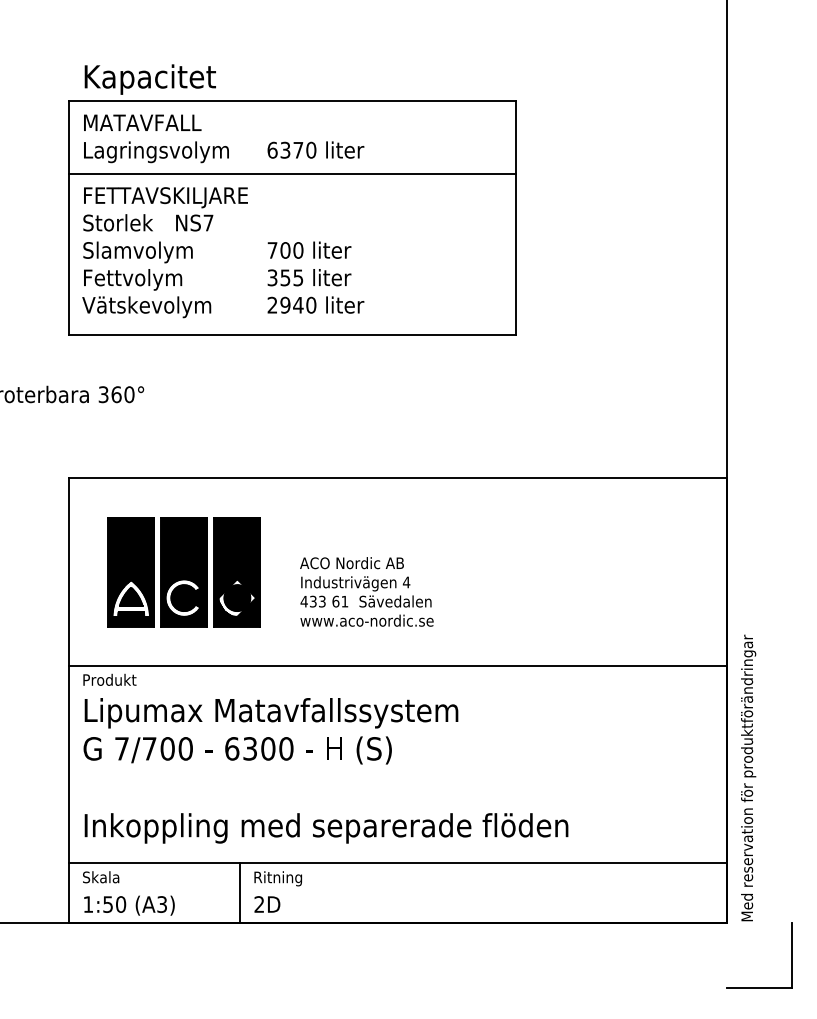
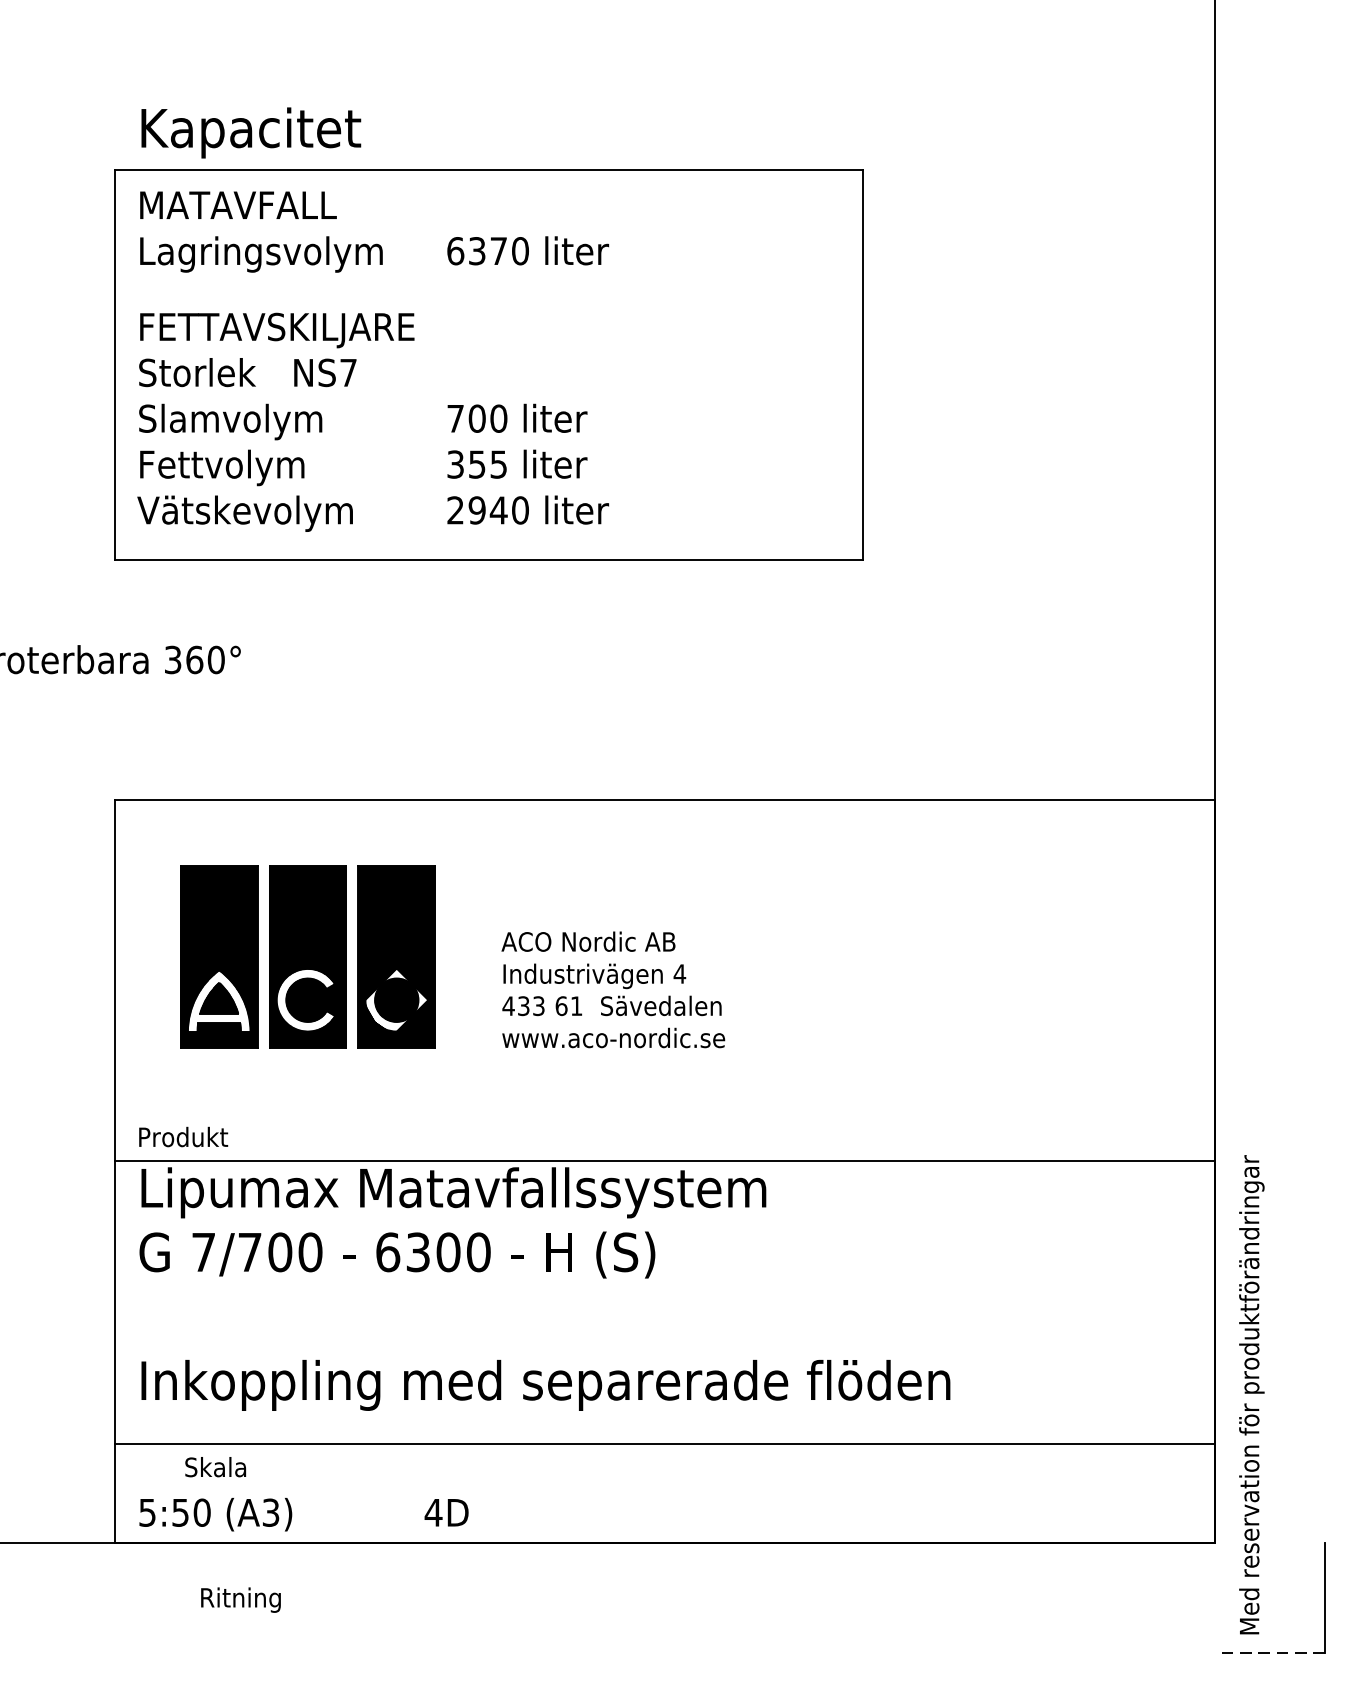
line: (292, 174) -> (488, 291), removed
line: (397, 666) -> (664, 1161), moved
text: (748, 777) -> (1251, 1393), moved
text: (101, 877) -> (216, 1467), moved
text: (277, 878) -> (239, 1599), moved
line: (239, 892) -> (400, 1492), removed
text: (88, 904) -> (147, 1512), 1:50 -> 5:50
text: (259, 904) -> (433, 1512), 2D -> 4D
line: (759, 988) -> (1270, 1653), solid -> dashed

